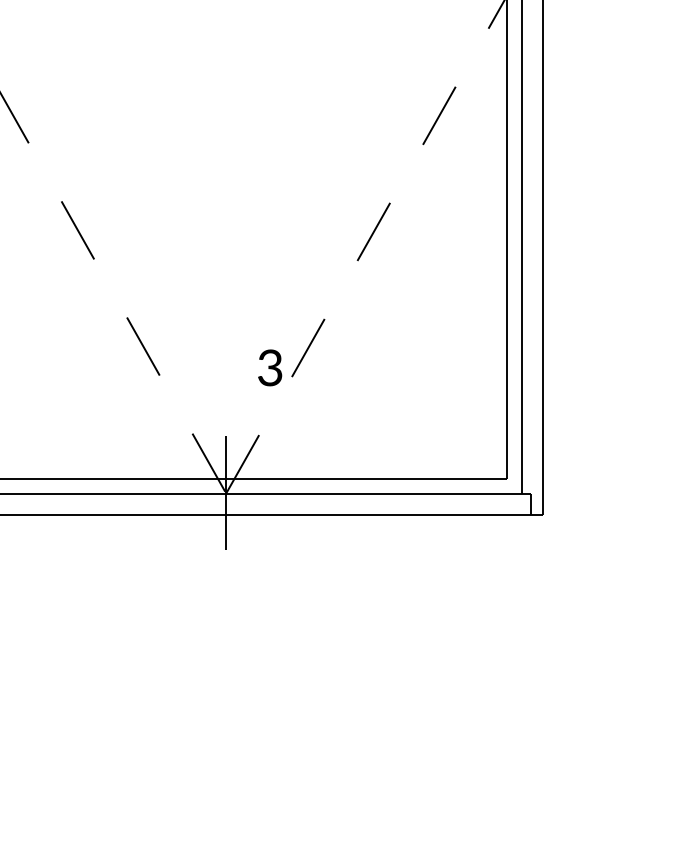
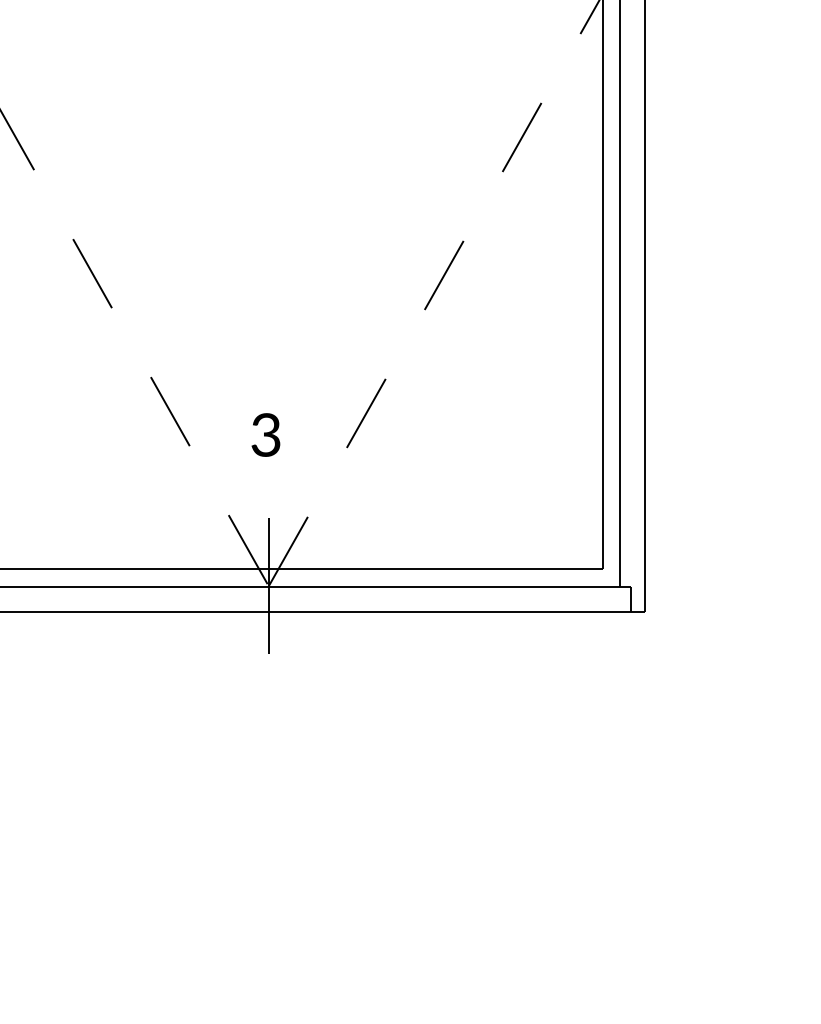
text: (269, 367) -> (265, 434), moved

